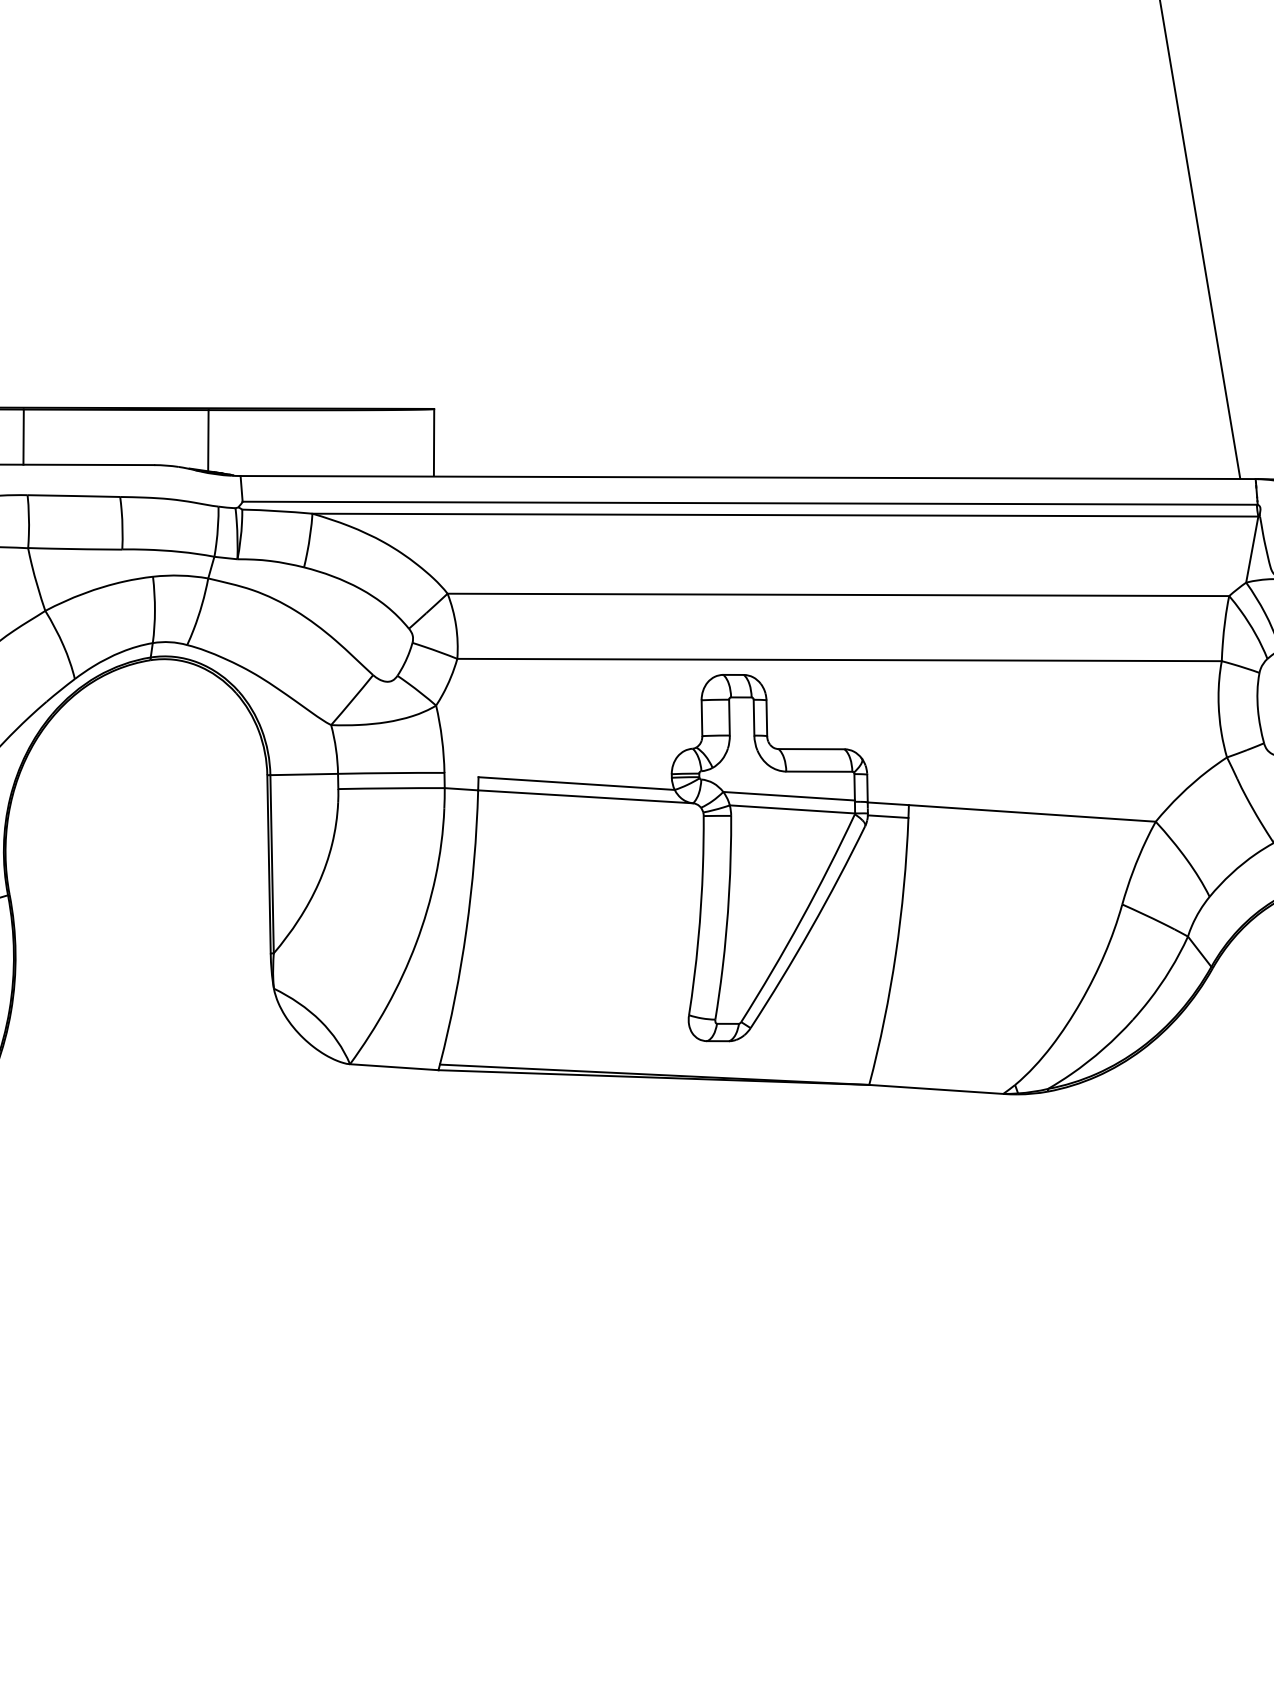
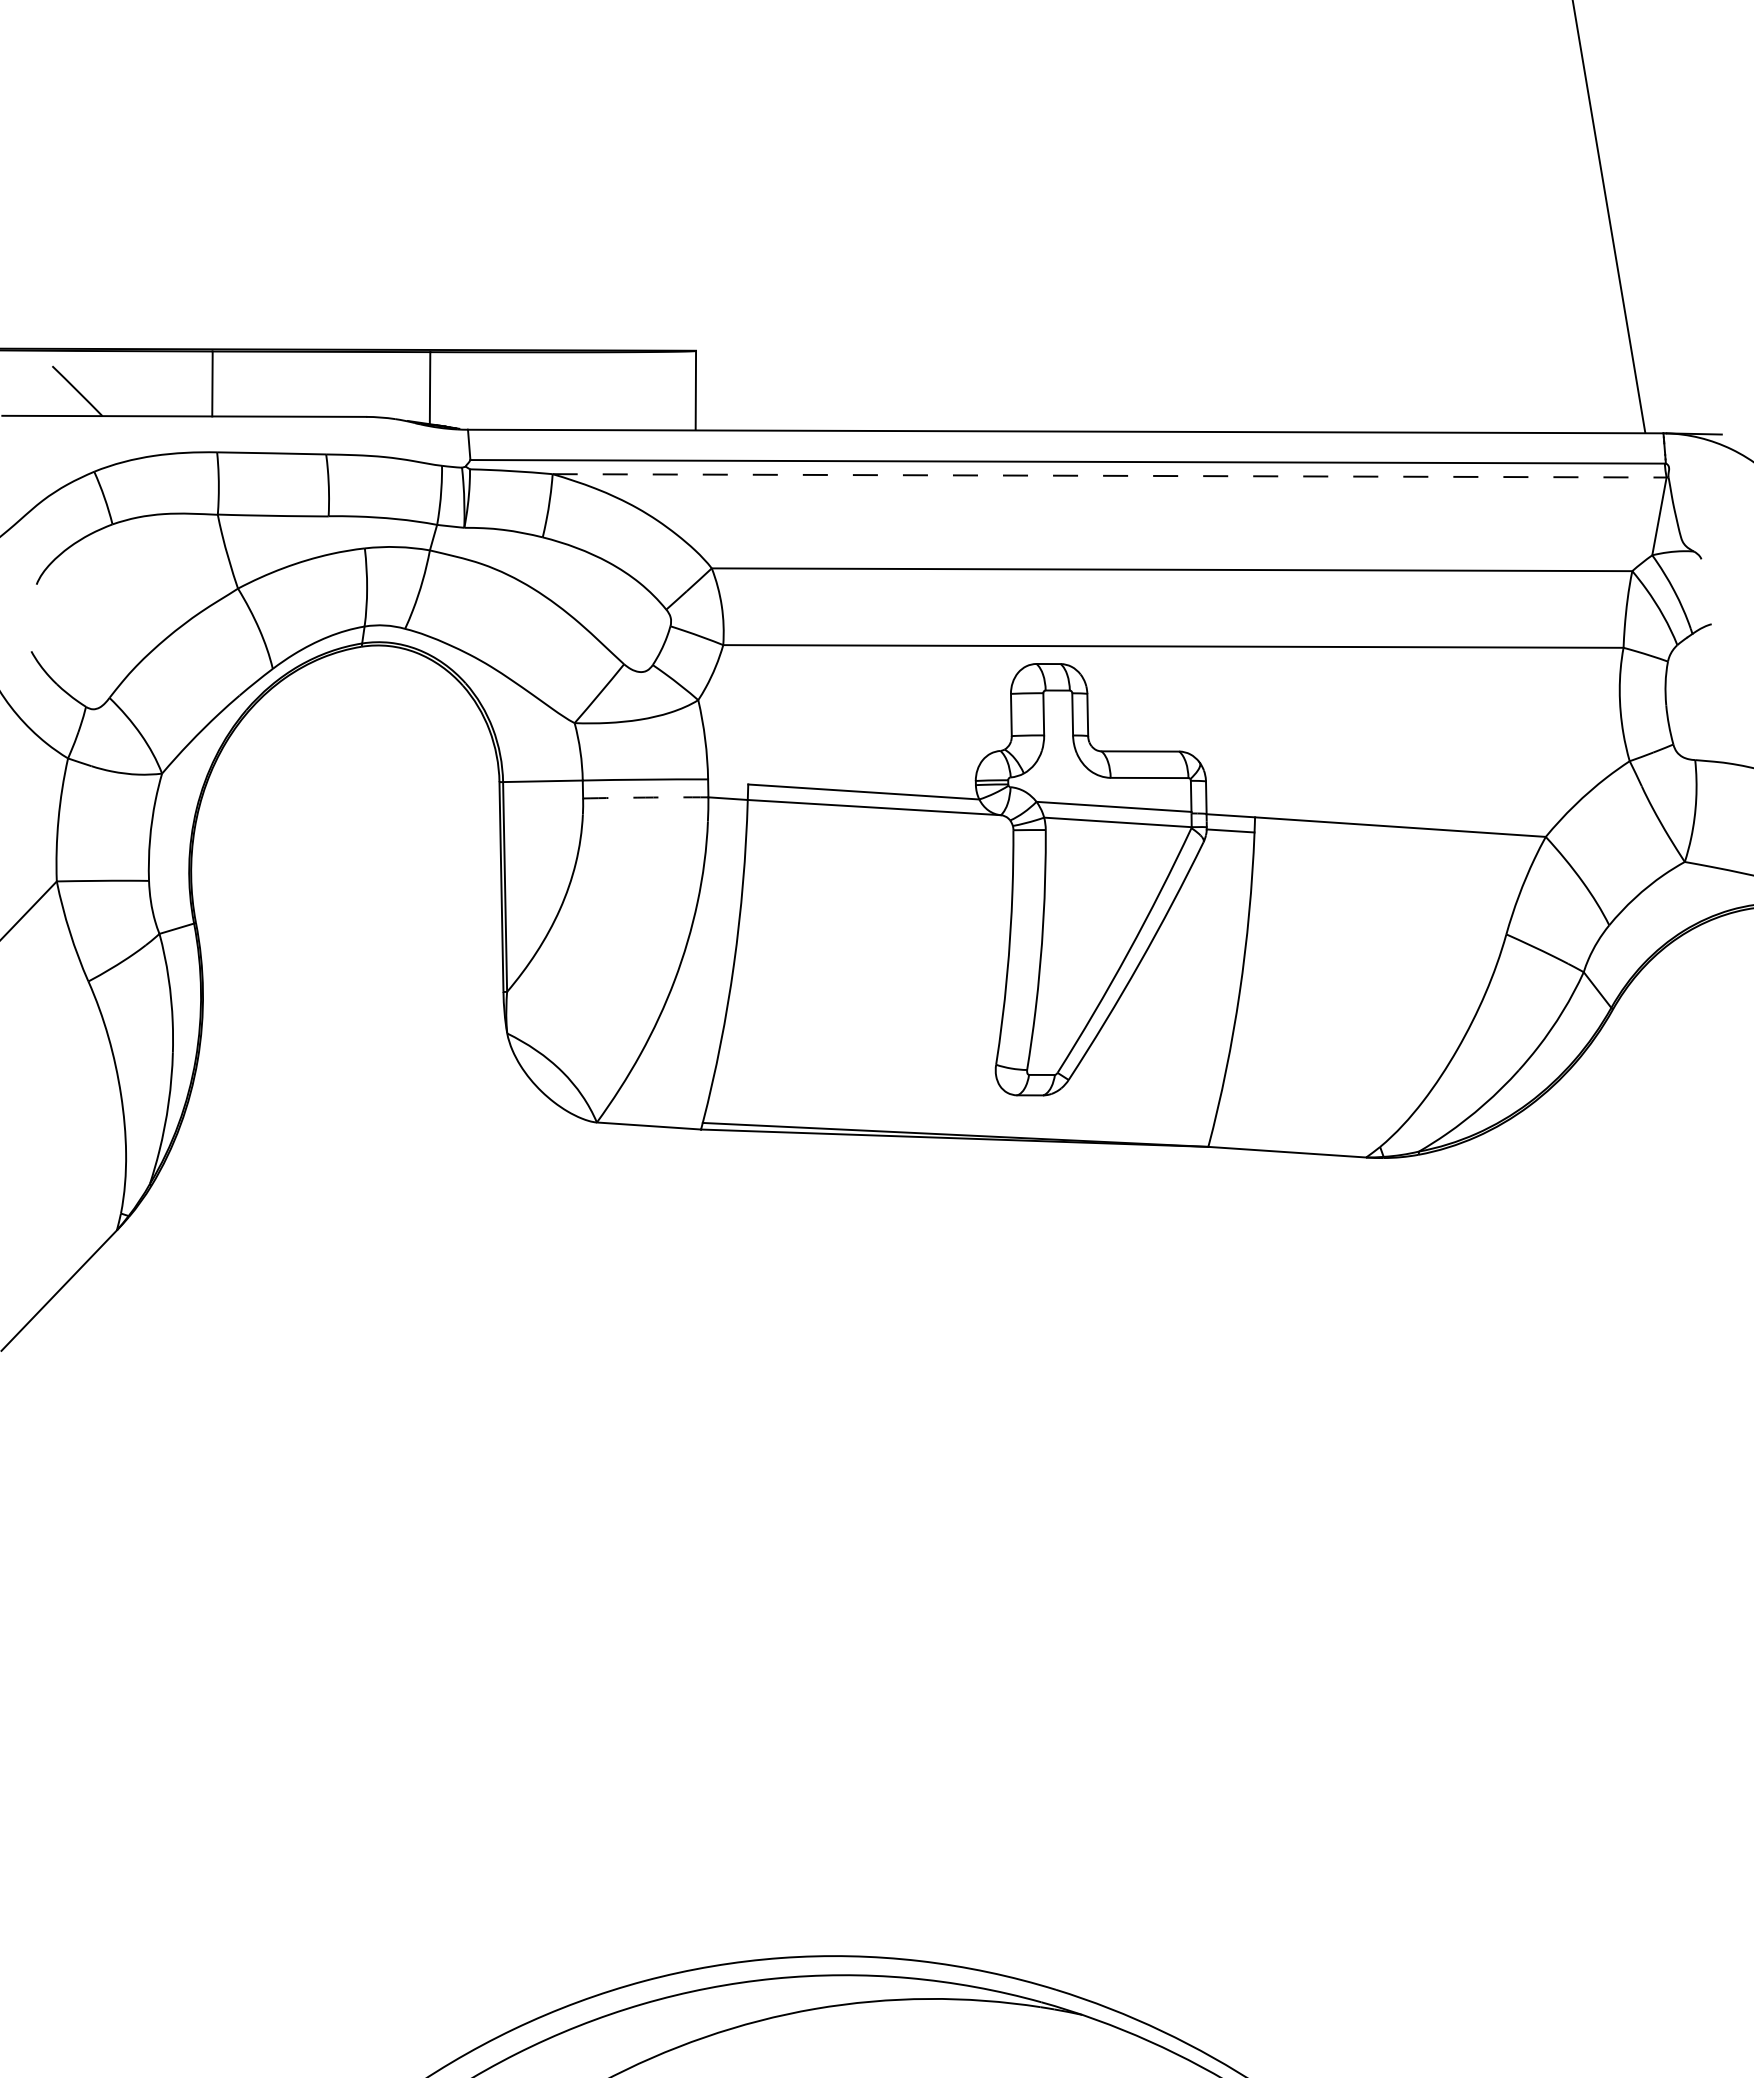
line: (785, 514) -> (1109, 475), solid -> dashed
arc: (391, 788) -> (645, 797), solid -> dashed

